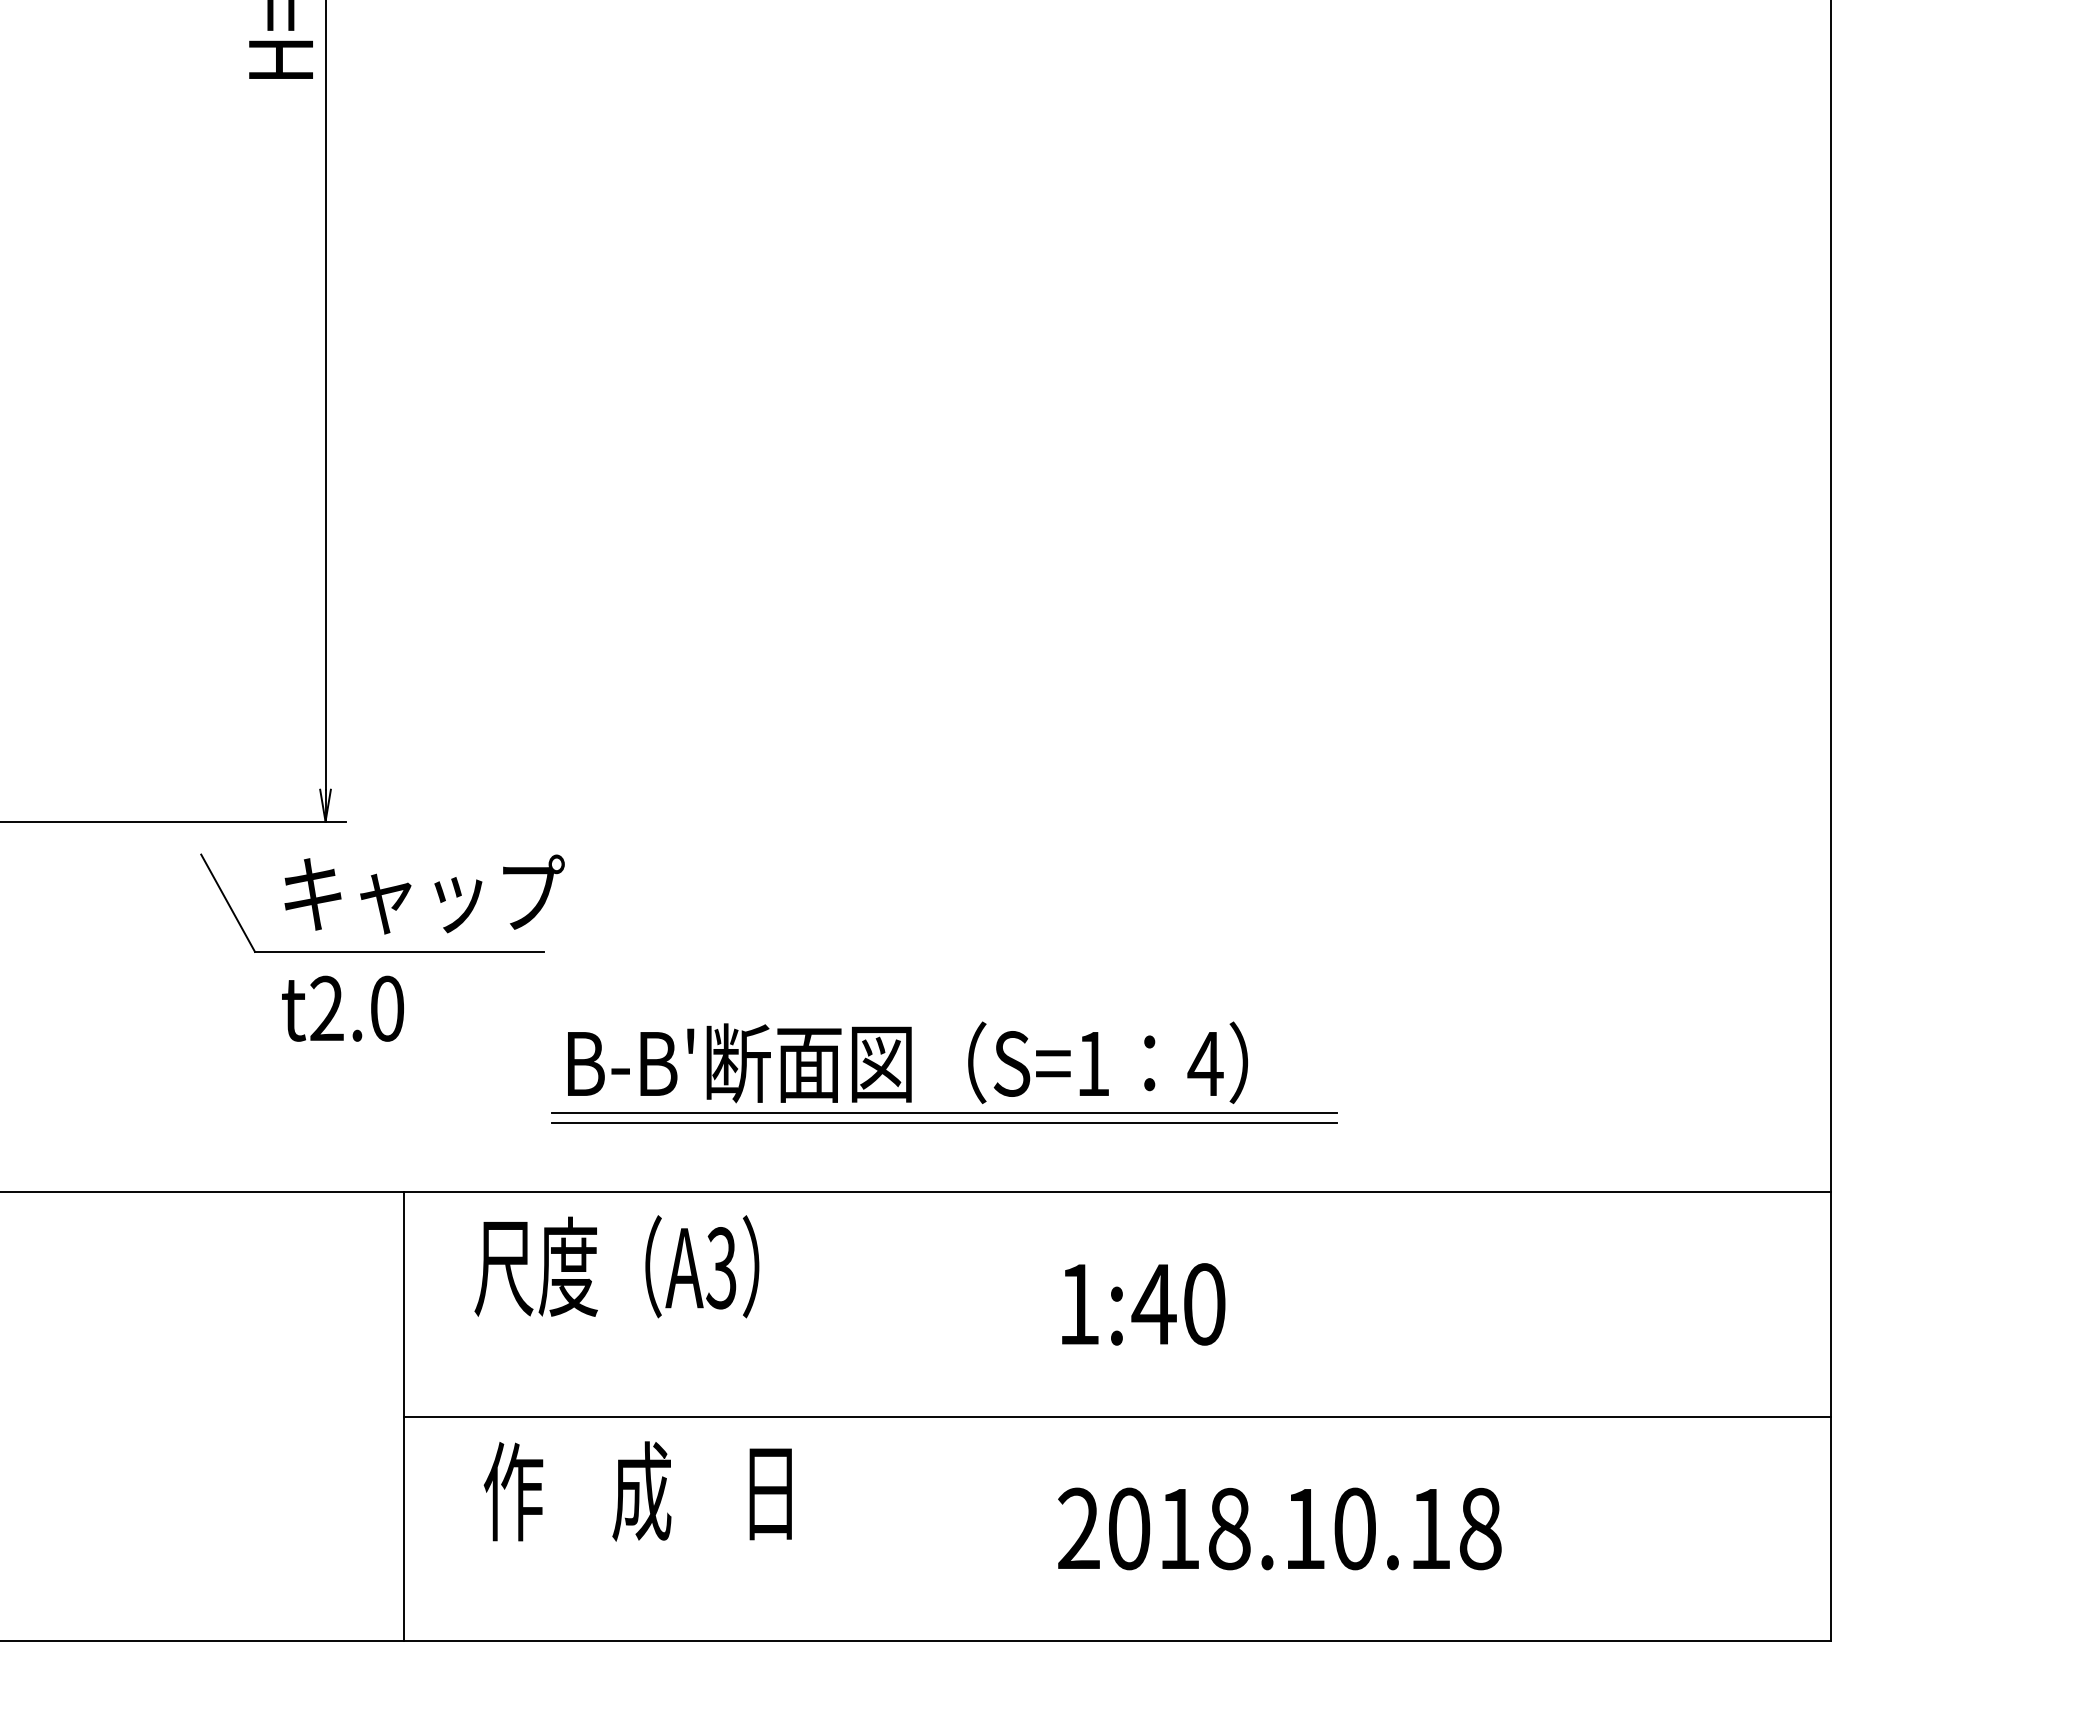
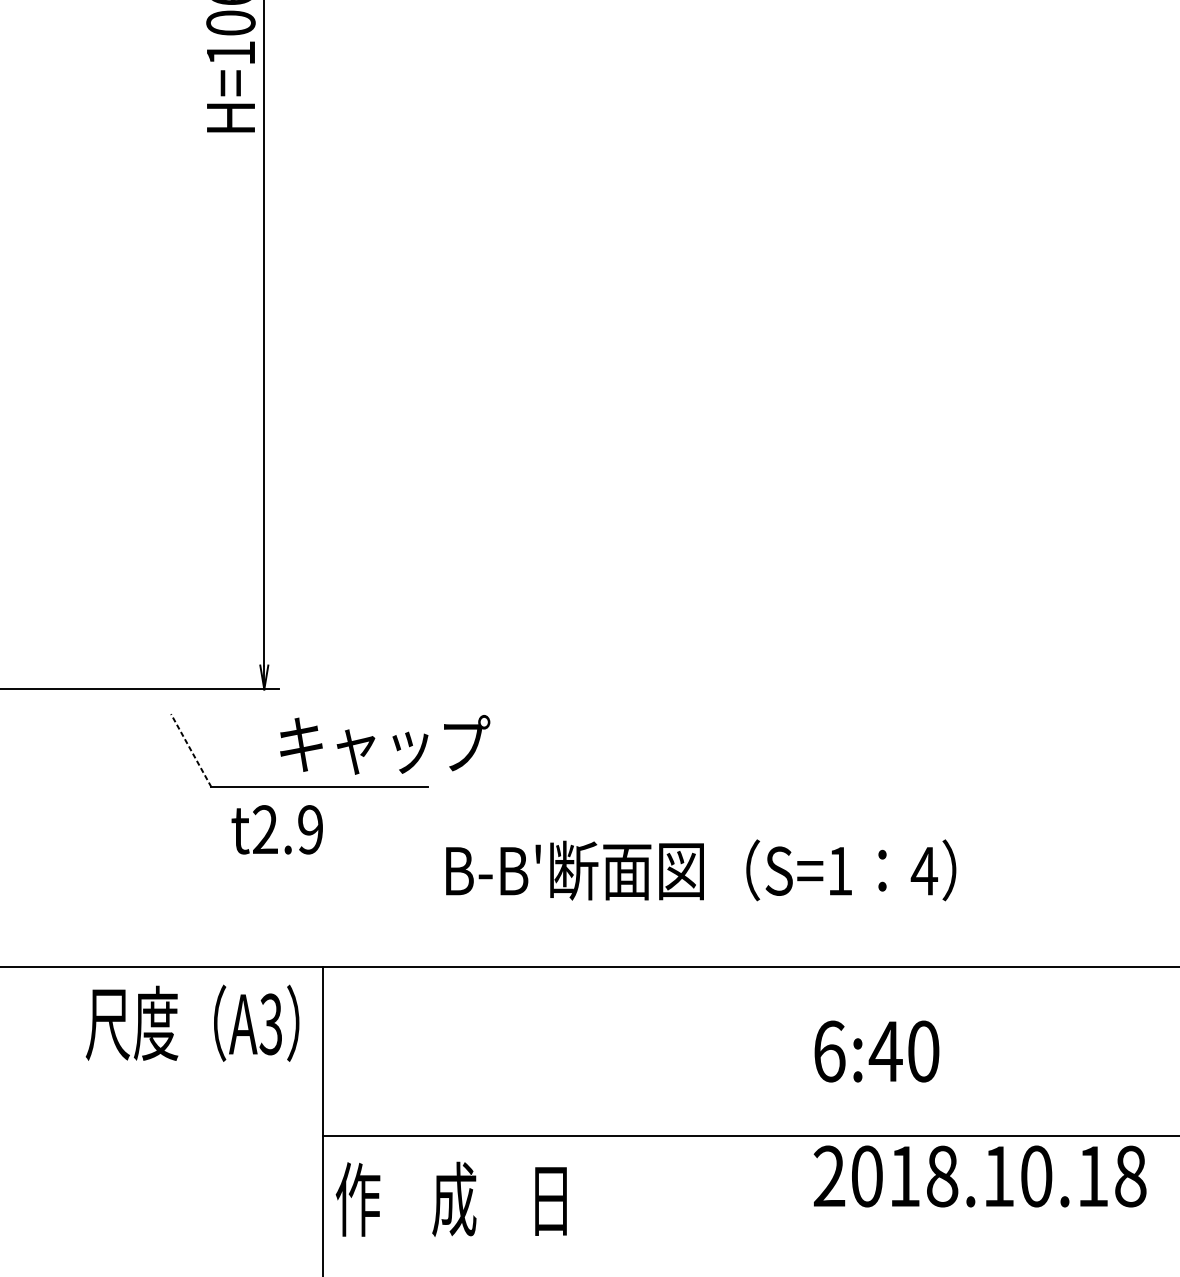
text: (424, 894) -> (385, 744), moved
line: (228, 903) -> (191, 750), solid -> dashed
text: (387, 1008) -> (310, 829), t2.0 -> t2.9
line: (944, 1112) -> (728, 907), removed
line: (944, 1122) -> (728, 915), removed
text: (616, 1266) -> (192, 1023), moved
text: (1079, 1304) -> (829, 1051), 1:40 -> 6:40
text: (637, 1491) -> (451, 1199), moved
text: (1279, 1528) -> (979, 1176), moved

